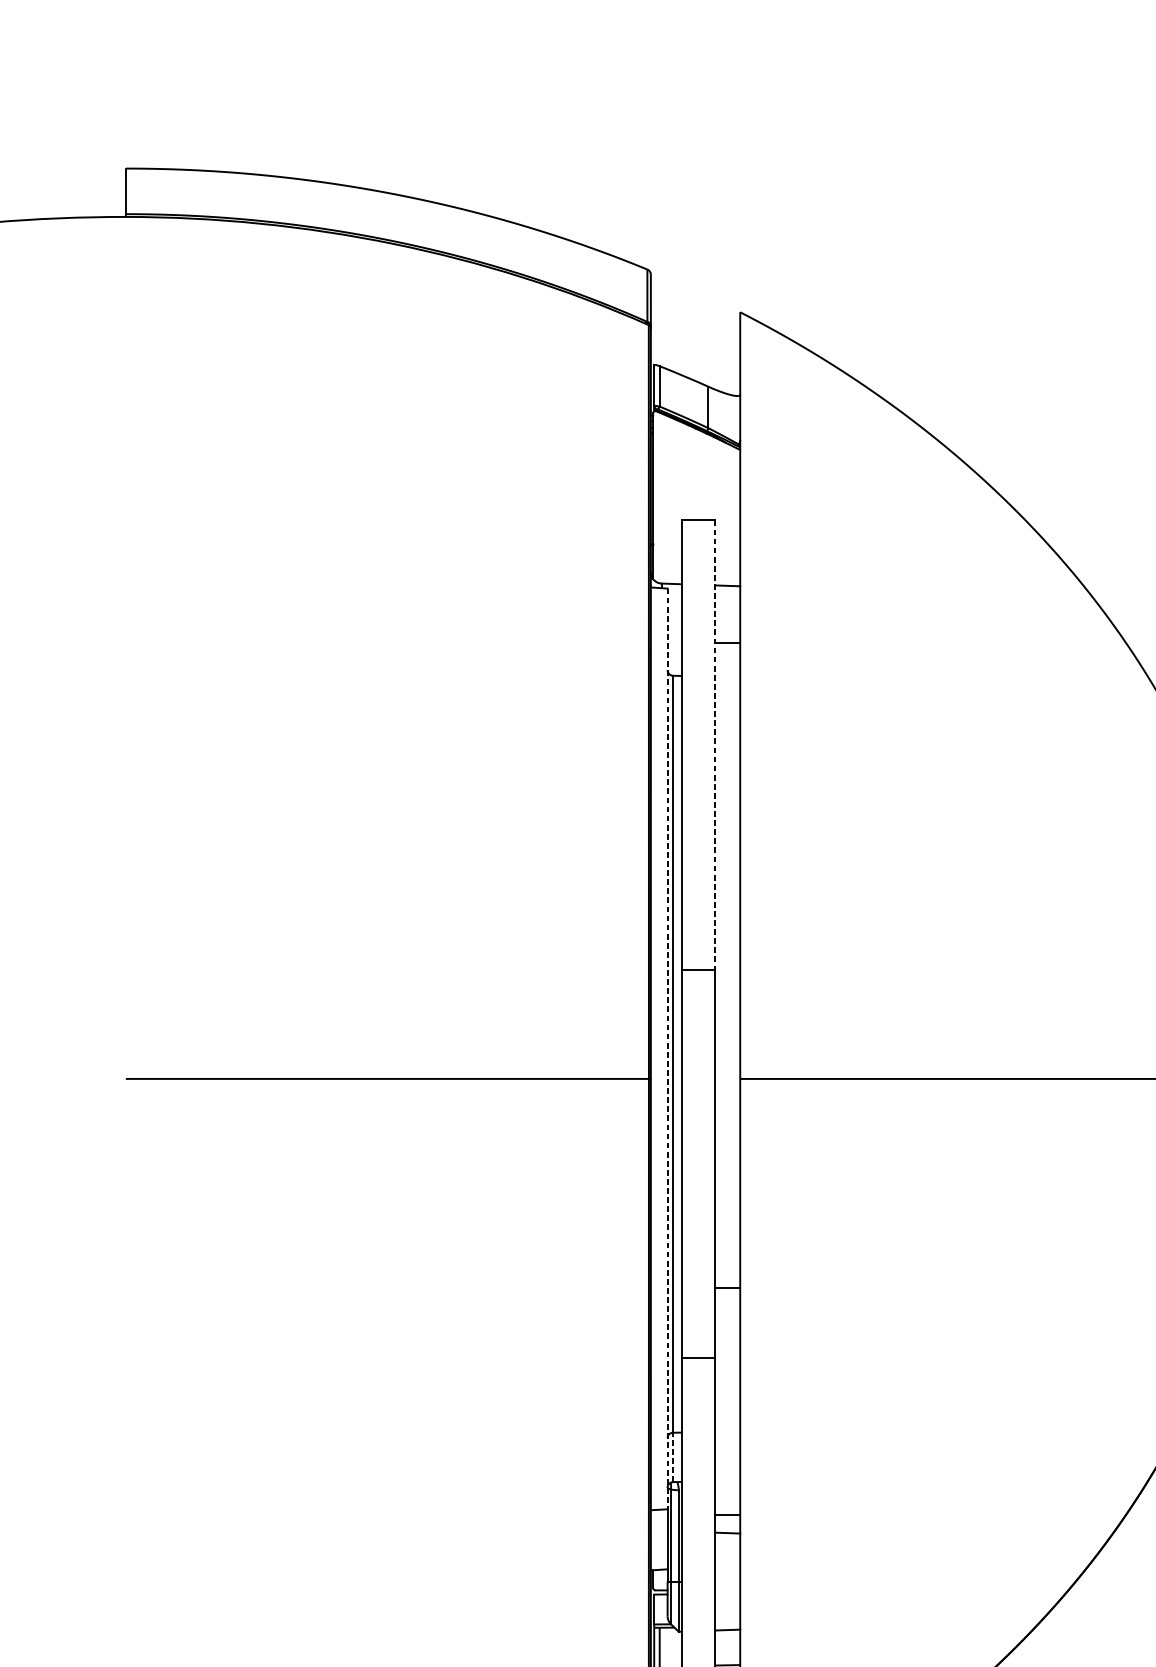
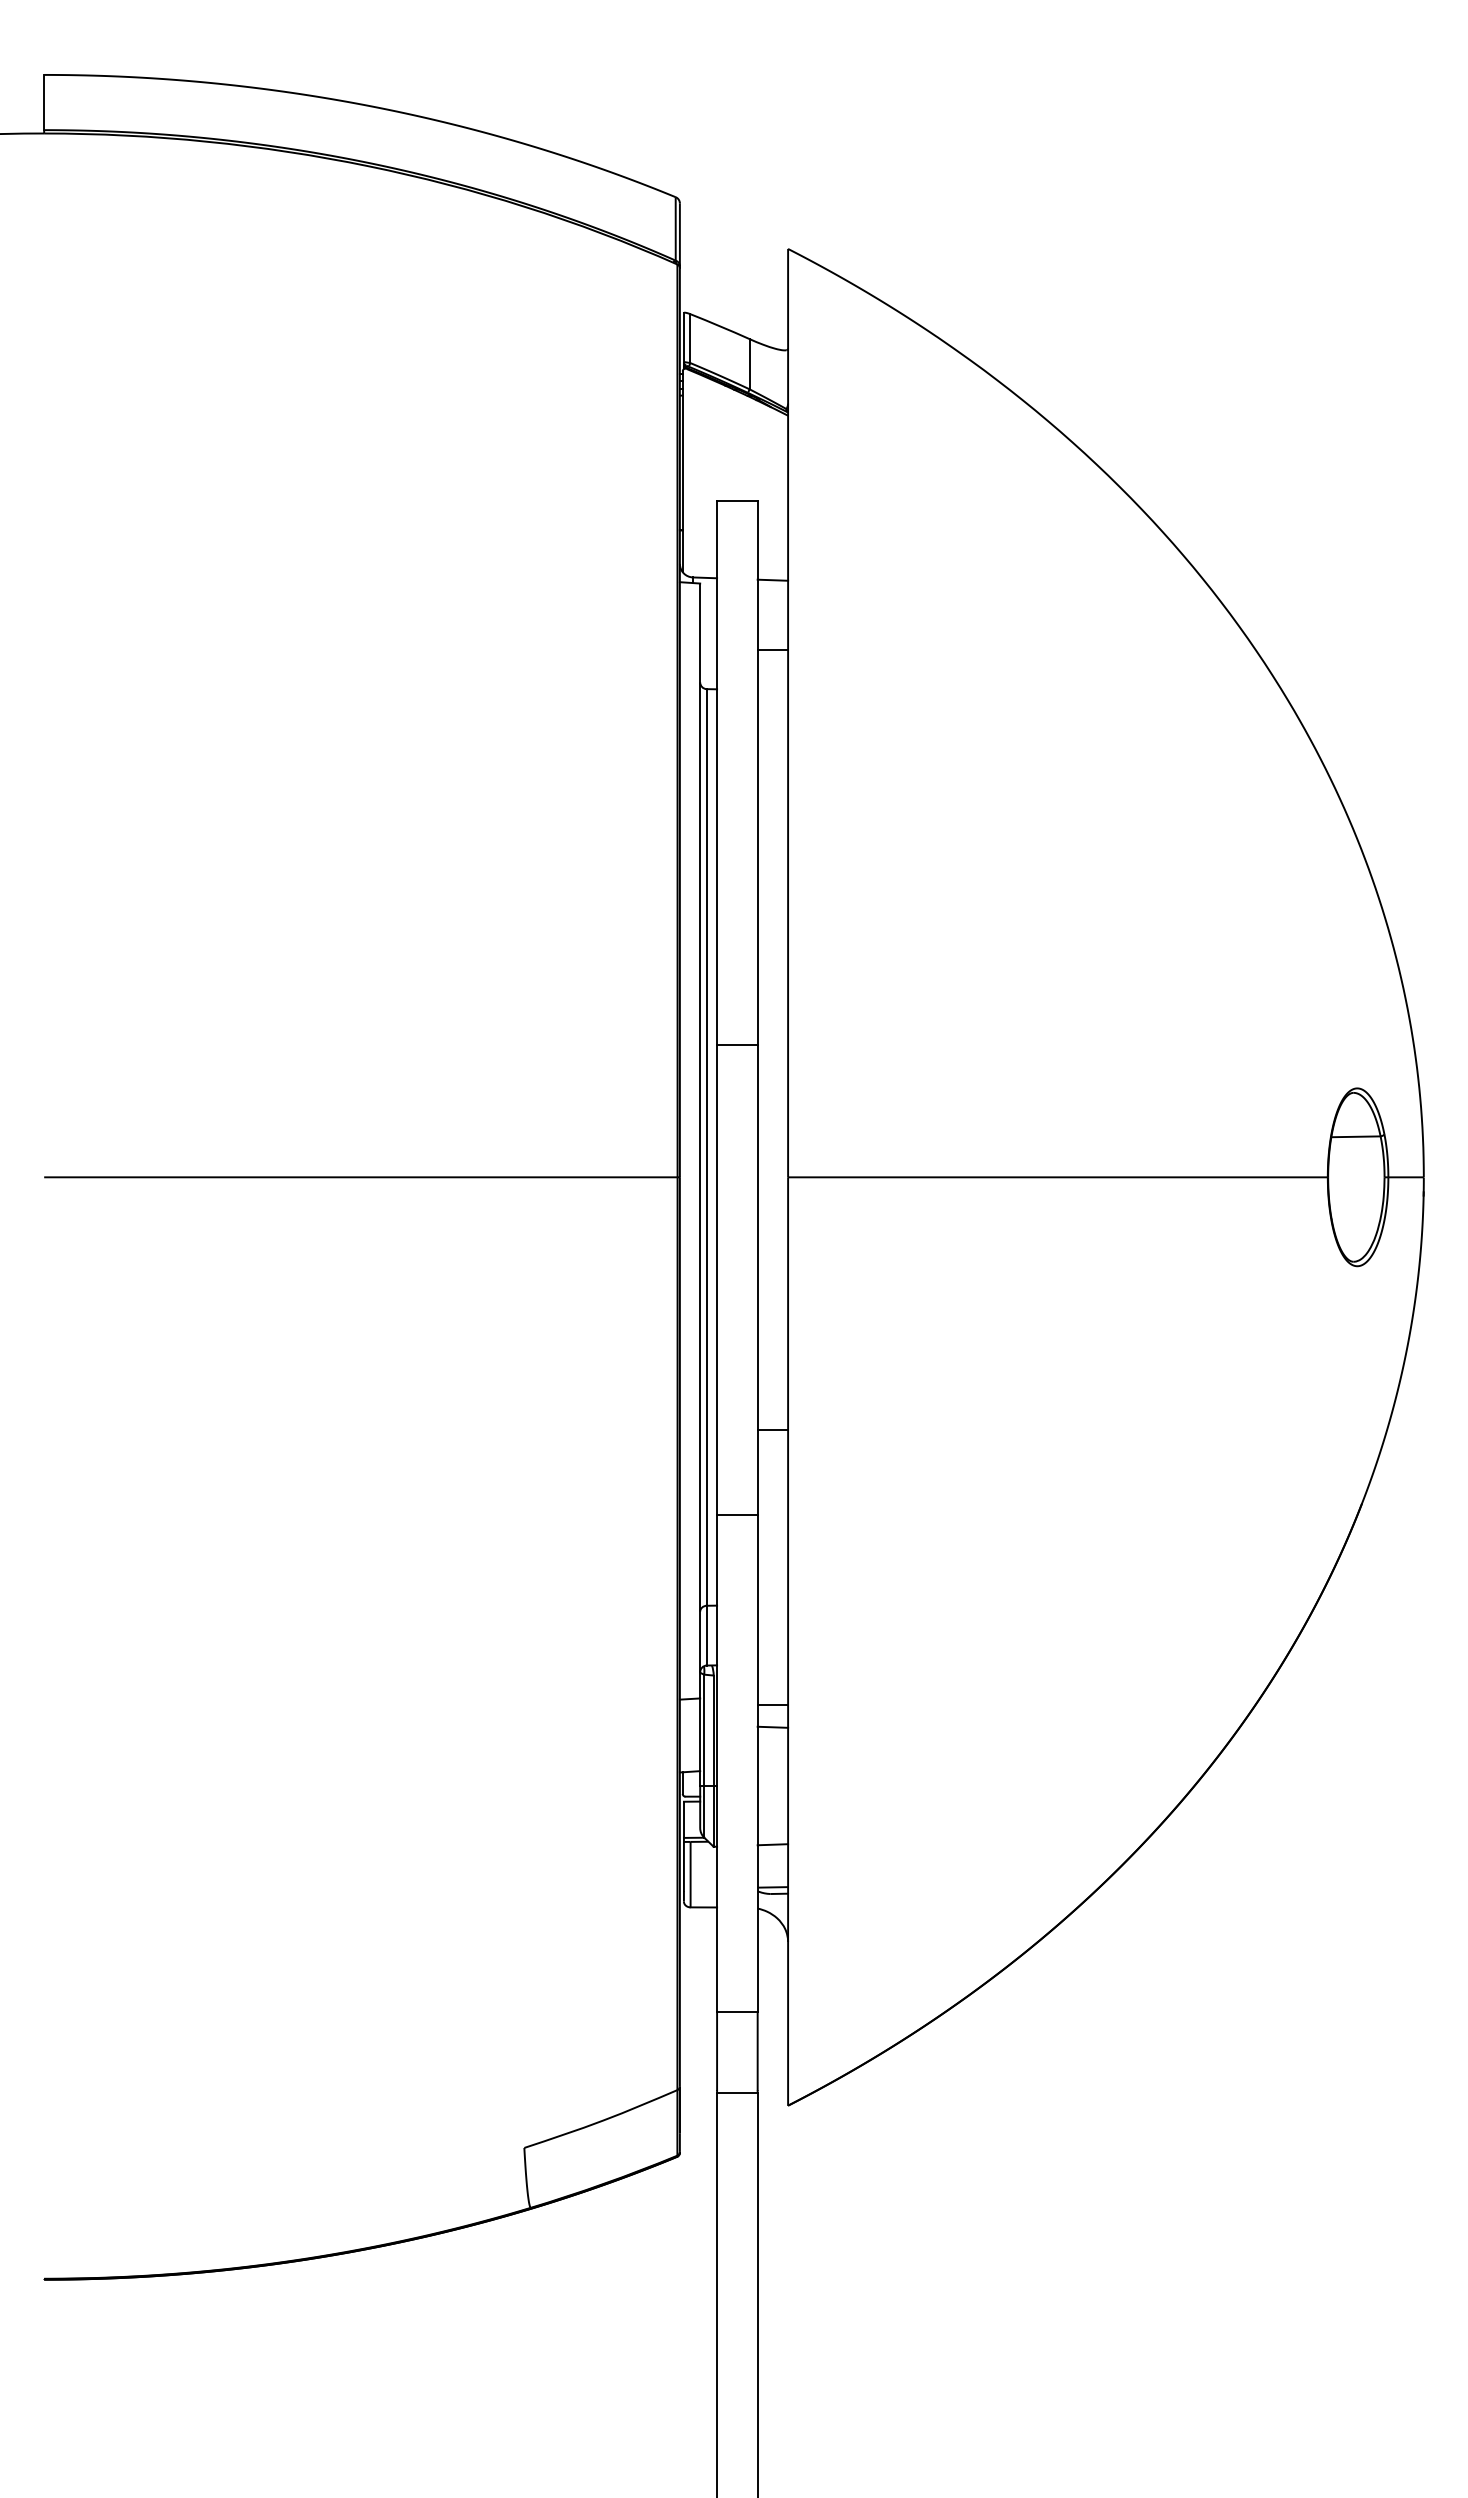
line: (714, 745) -> (757, 773), dashed -> solid
line: (667, 1049) -> (700, 1141), dashed -> solid
line: (672, 1457) -> (706, 1635), dashed -> solid

